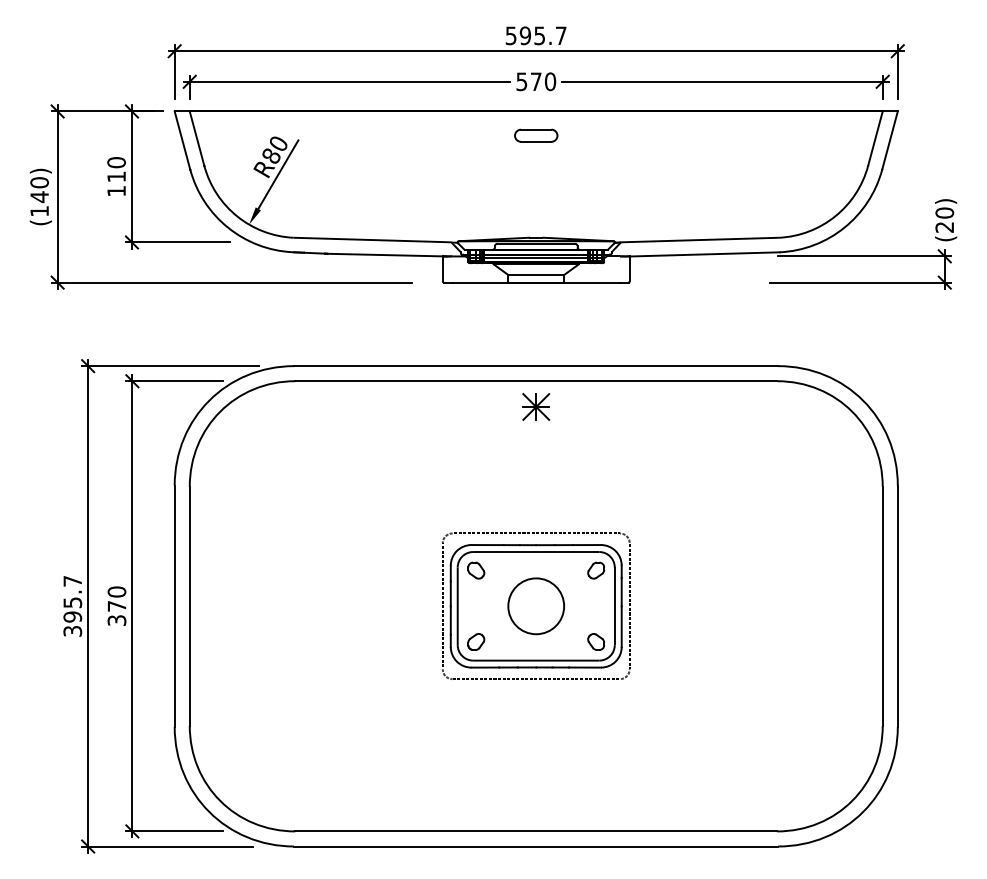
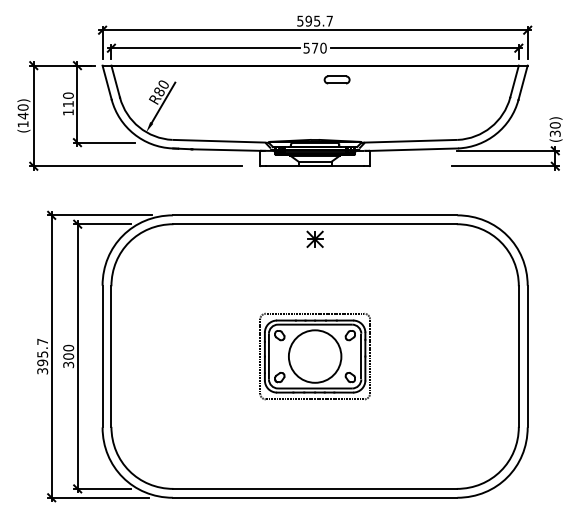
part: (535, 135) -> (336, 79), moved
text: (945, 226) -> (555, 133), (20) -> (30)
text: (116, 606) -> (68, 356), 370 -> 300
circle: (535, 606) -> (314, 356), size x1.6

